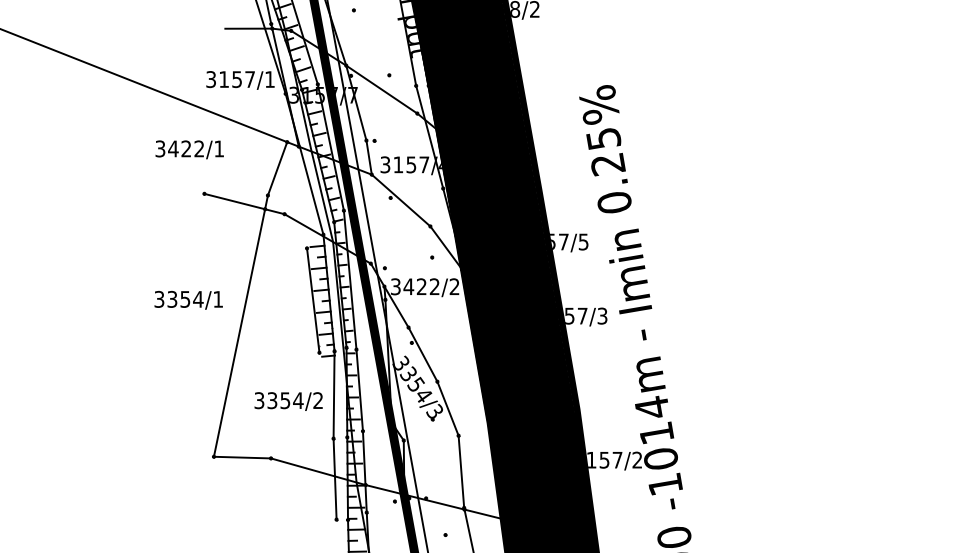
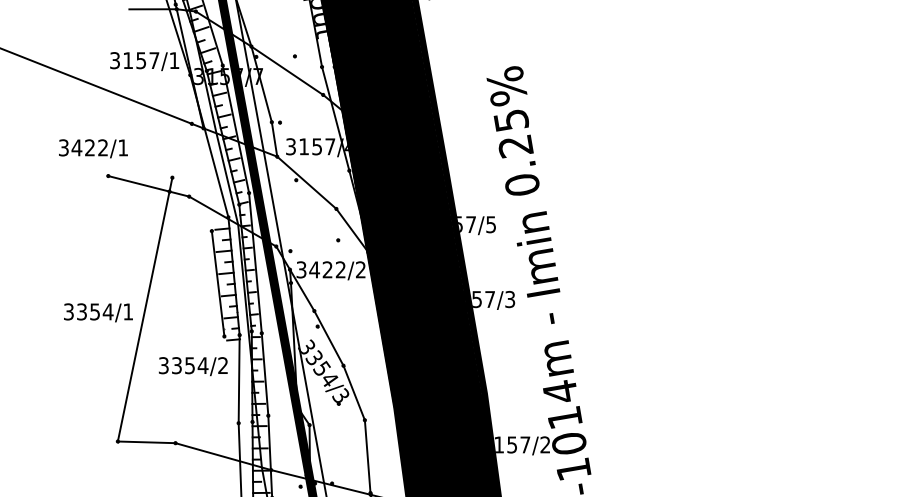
text: (189, 149) -> (93, 148), moved
line: (277, 168) -> (182, 150), removed
text: (188, 300) -> (98, 313), moved
text: (288, 401) -> (193, 366), moved

